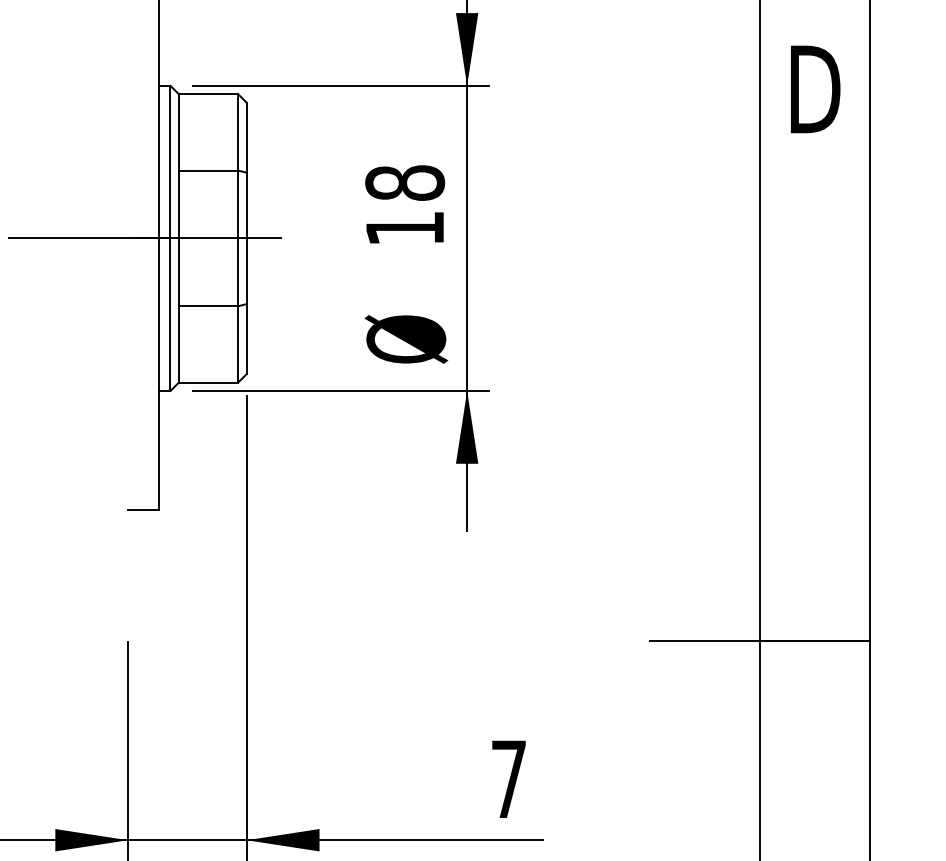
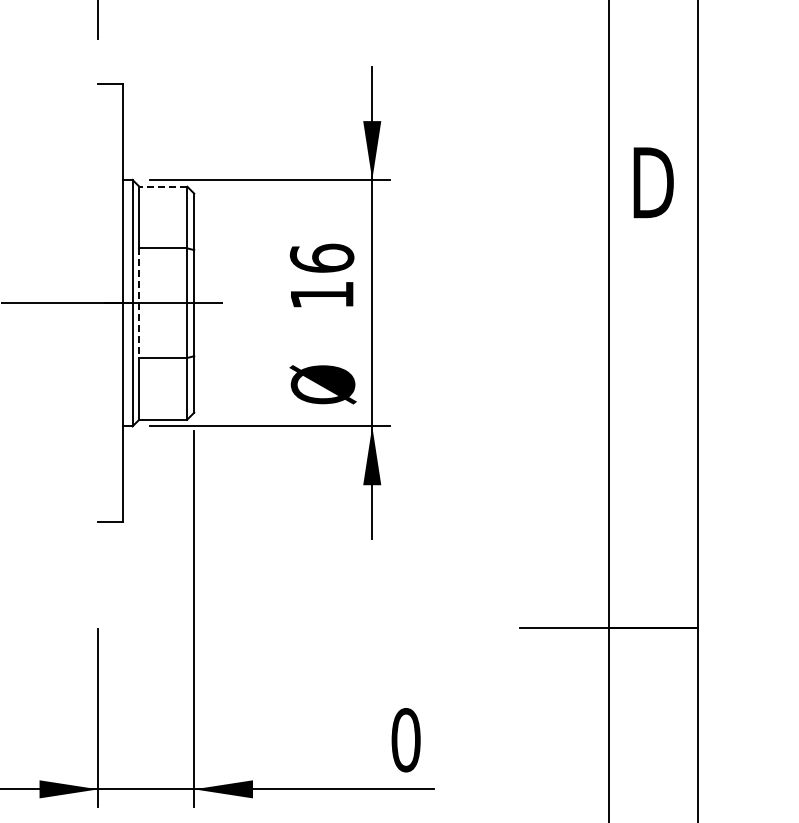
line: (208, 94) -> (163, 186), solid -> dashed
text: (404, 181) -> (321, 257), 18 -> 16
line: (179, 238) -> (139, 303), solid -> dashed
text: (508, 779) -> (405, 740), 7 -> 0

